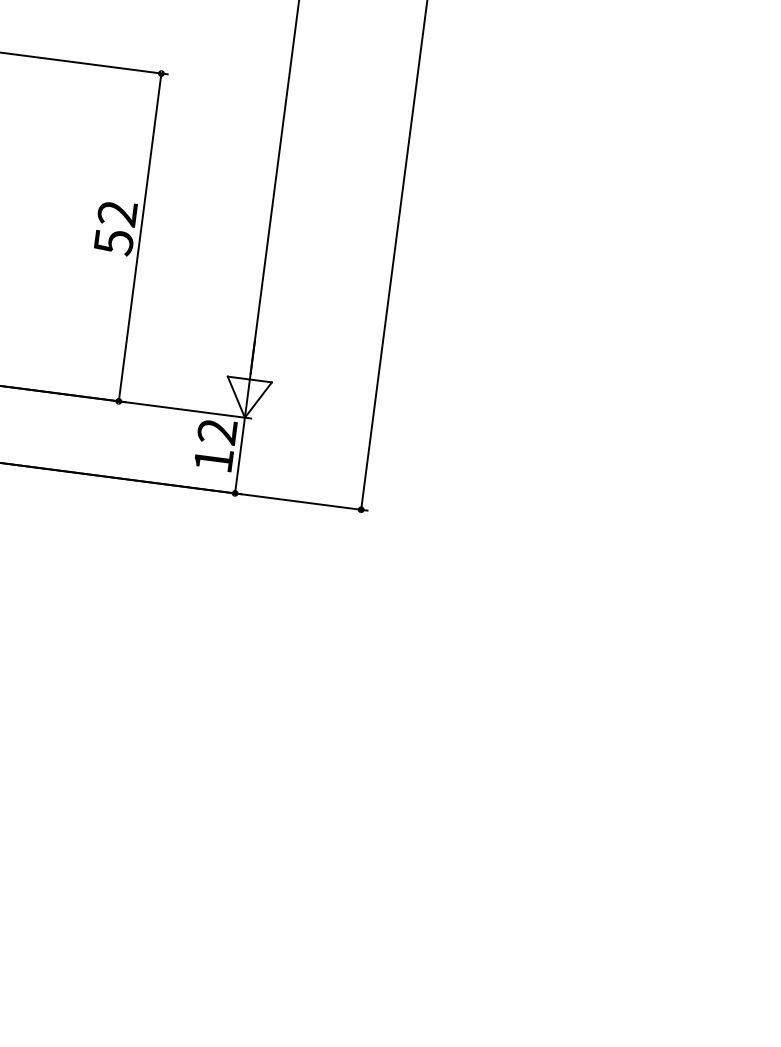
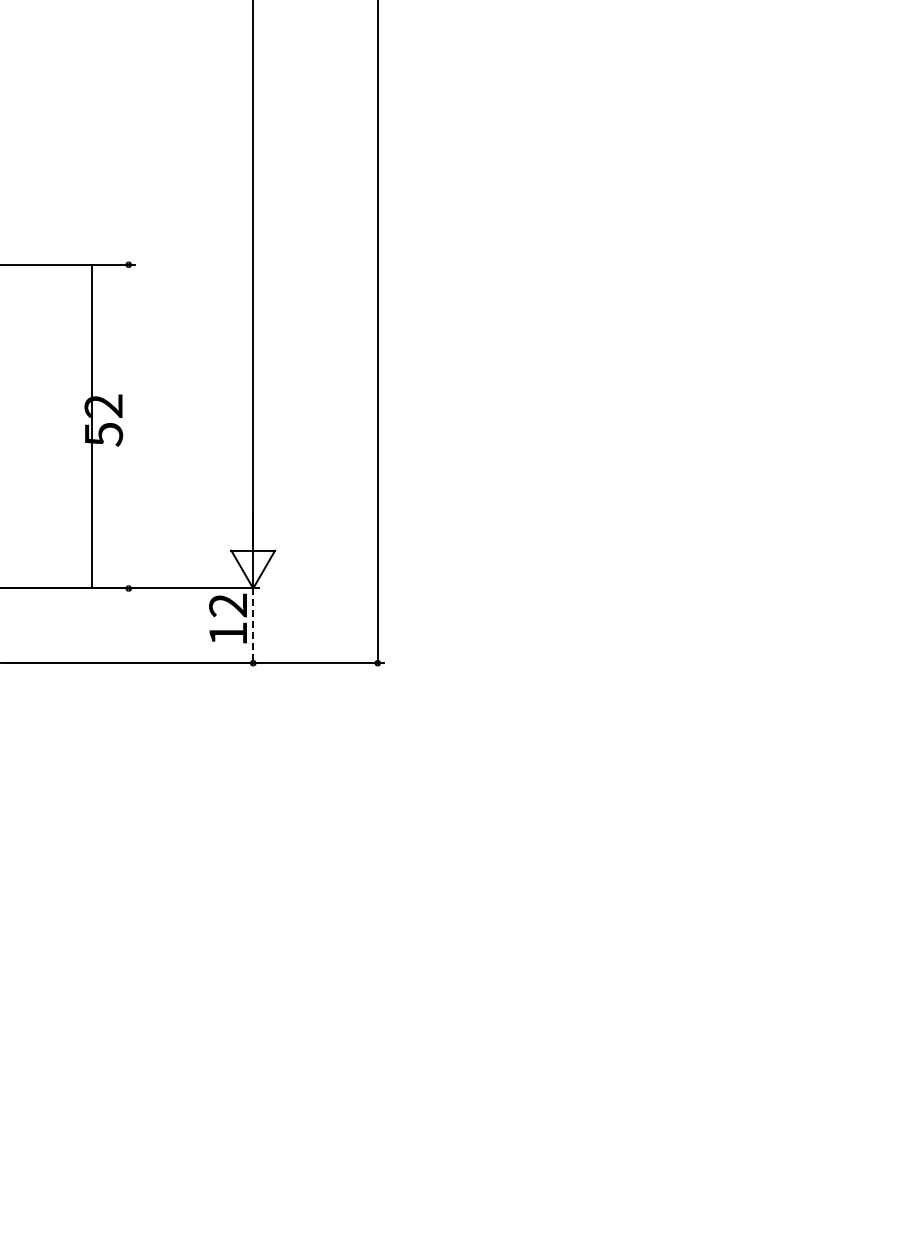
line: (139, 237) -> (91, 426), moved
line: (240, 456) -> (253, 626), solid -> dashed

